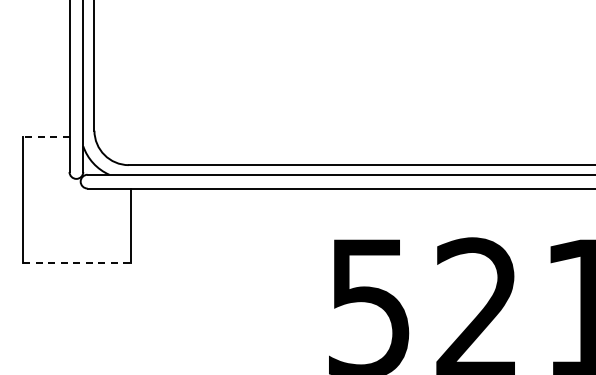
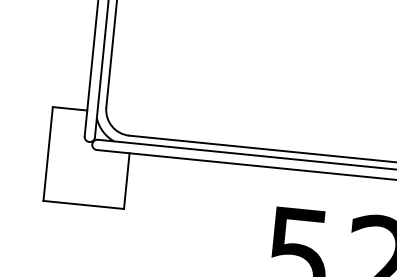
line: (45, 137) -> (69, 108), dashed -> solid
line: (77, 263) -> (83, 205), dashed -> solid

